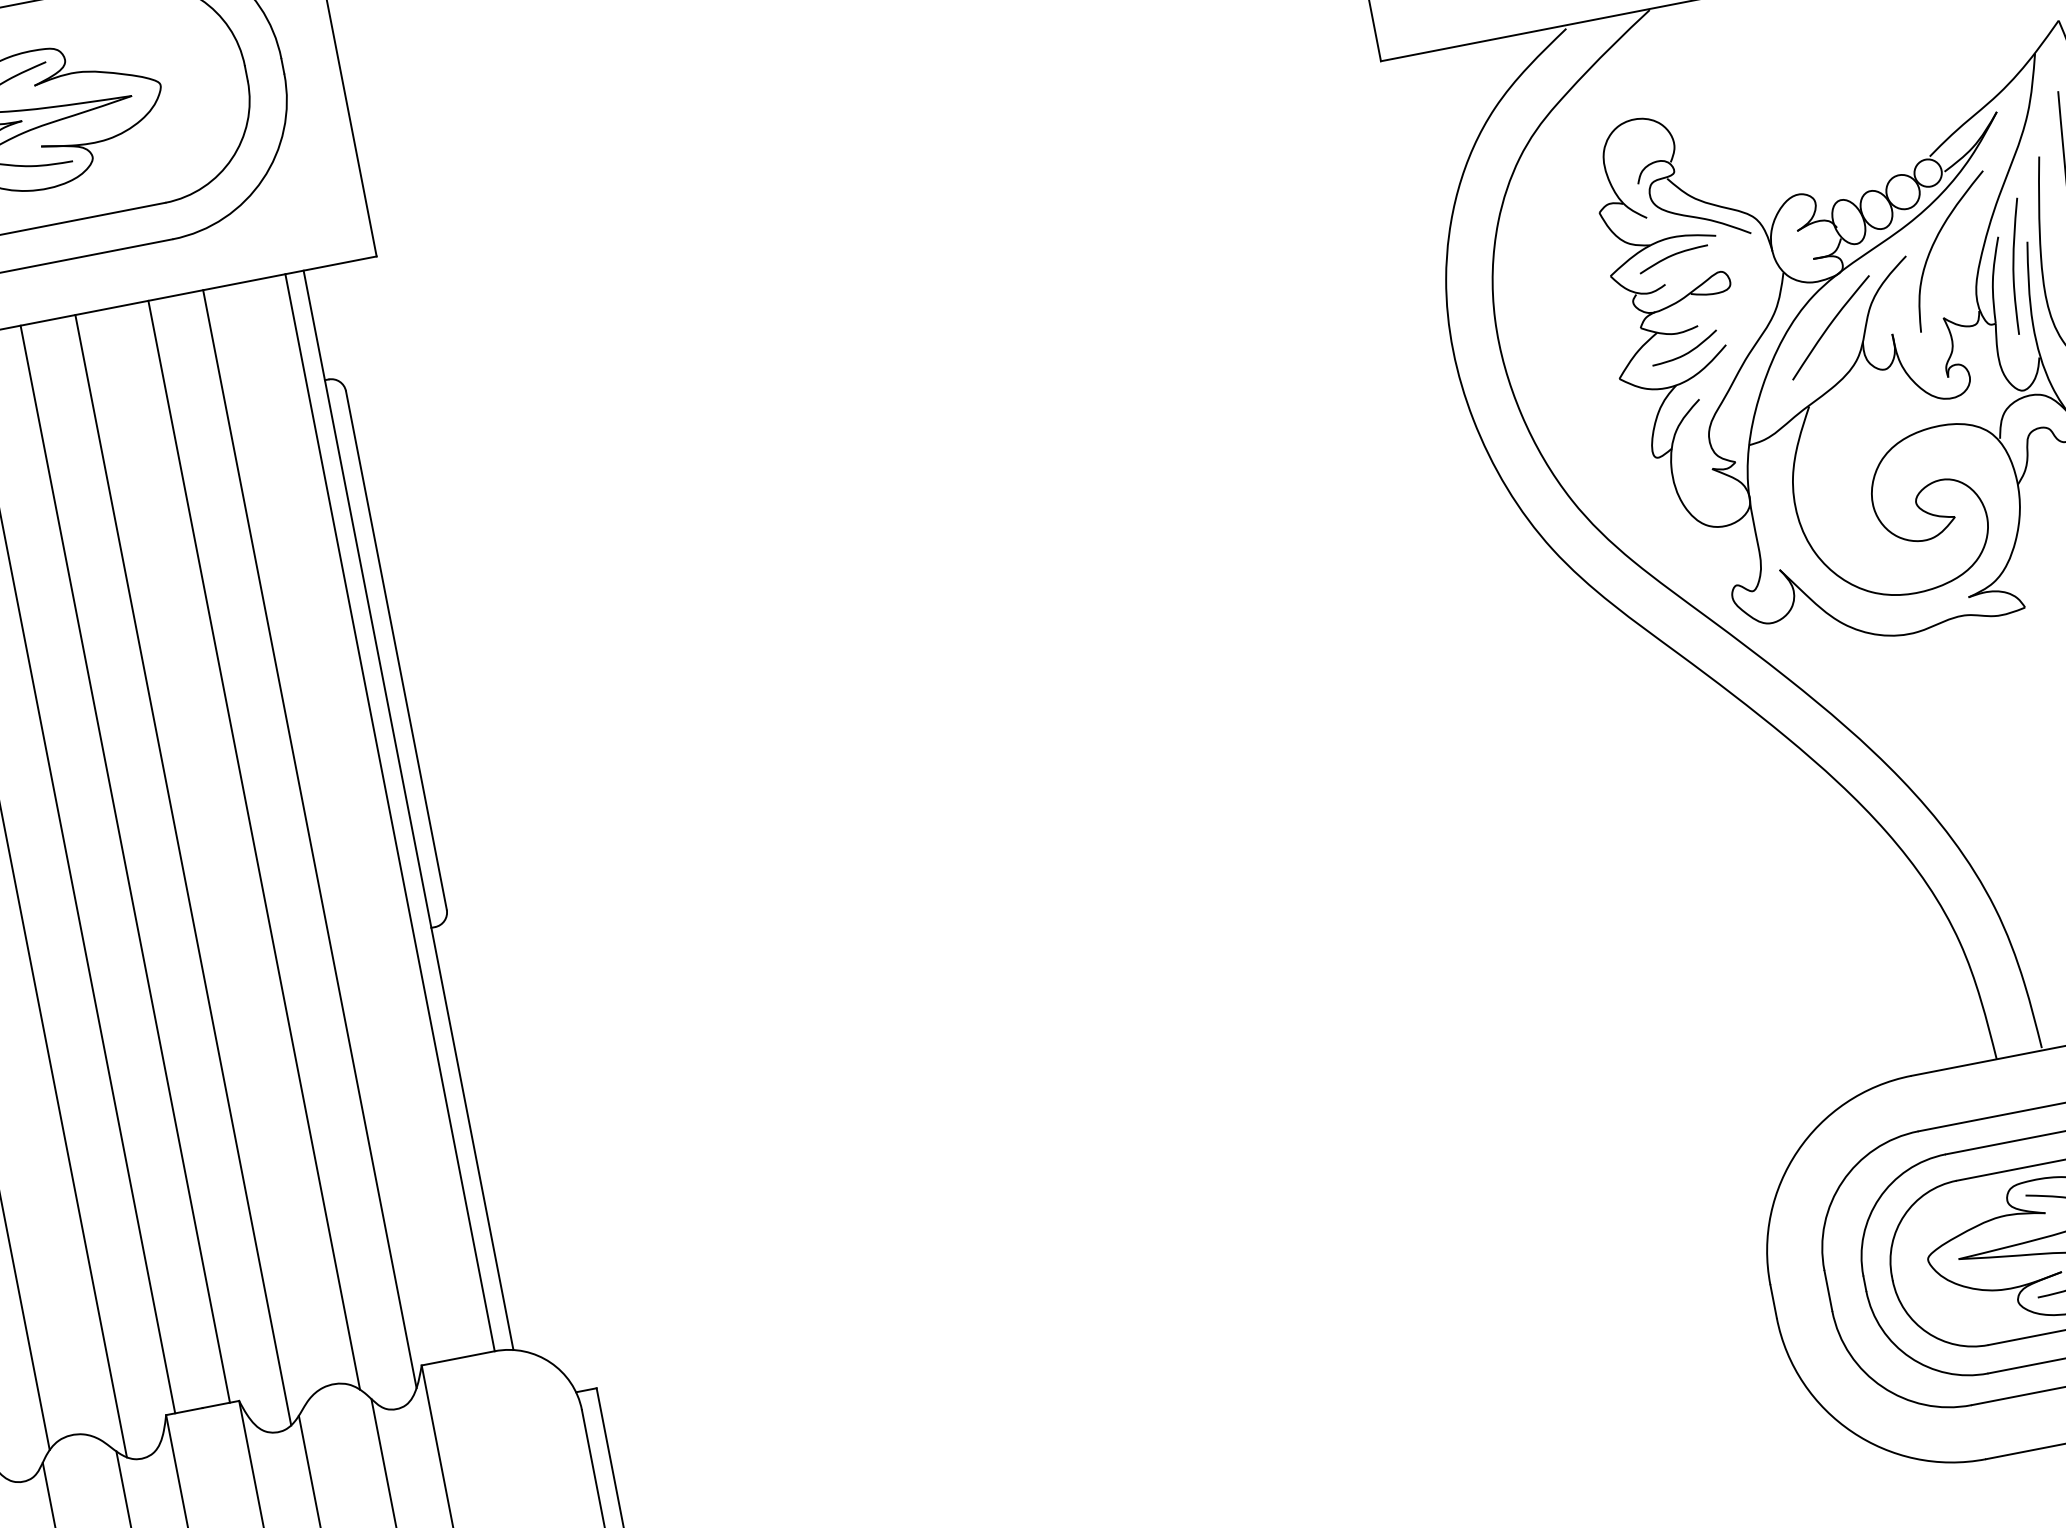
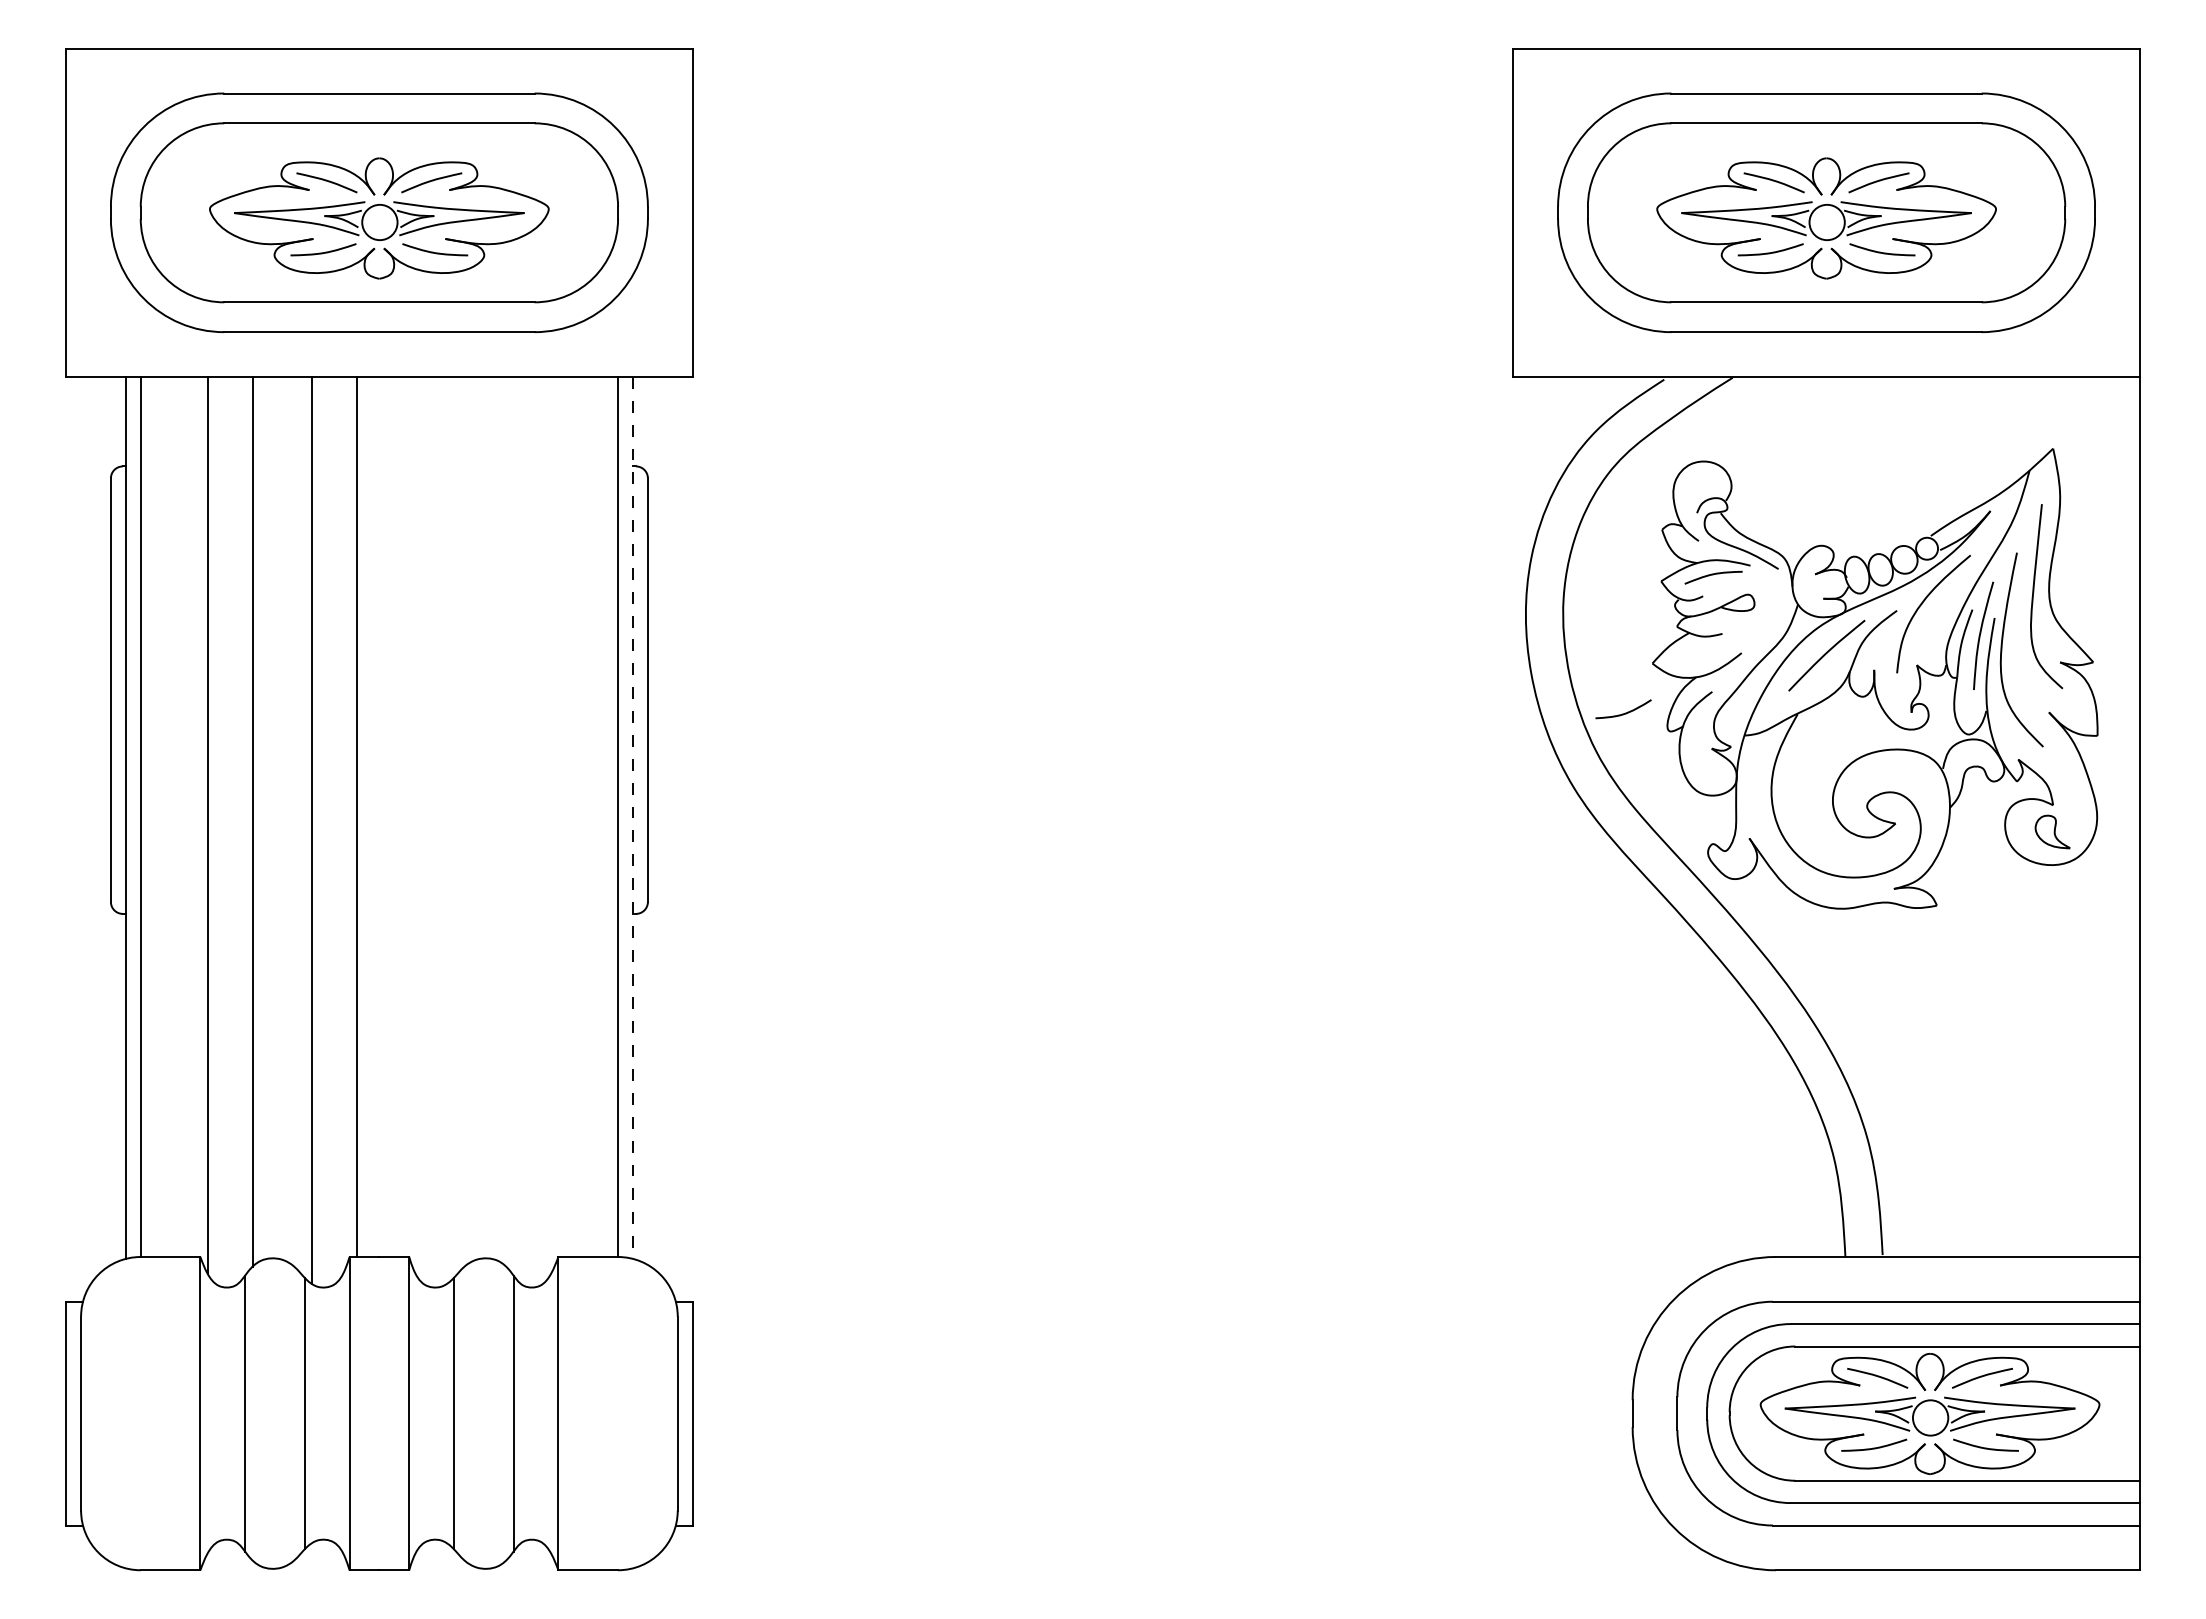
curve: (1687, 351) -> (1625, 712), moved
line: (409, 809) -> (633, 817), solid -> dashed
line: (309, 839) -> (550, 825), removed
line: (254, 844) -> (506, 821), removed
line: (124, 863) -> (401, 816), removed
line: (183, 870) -> (446, 830), removed

